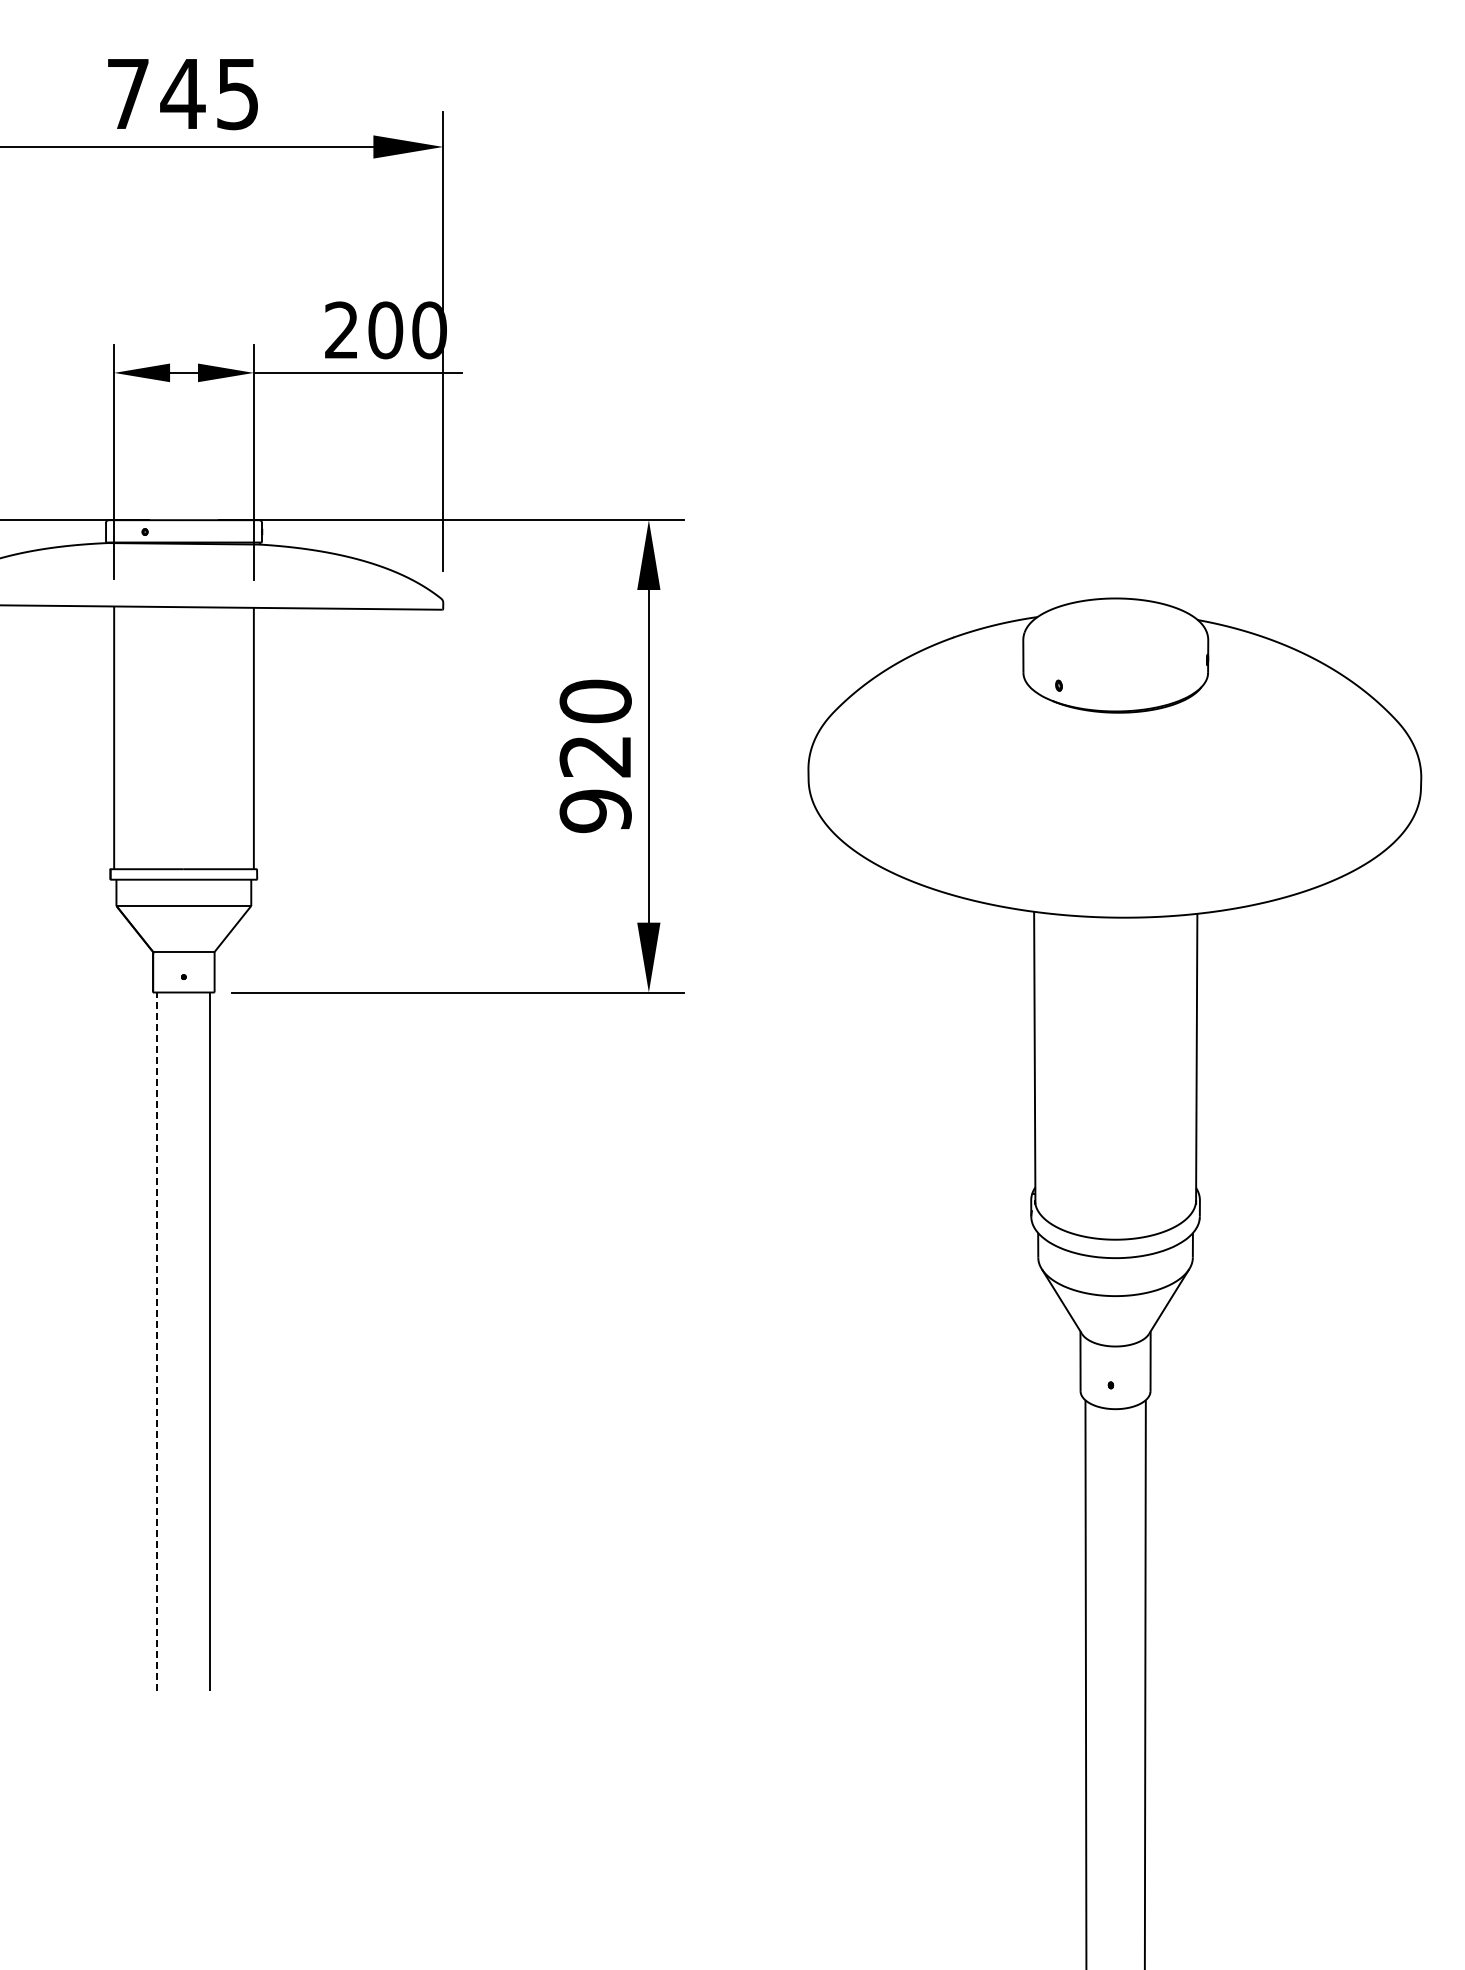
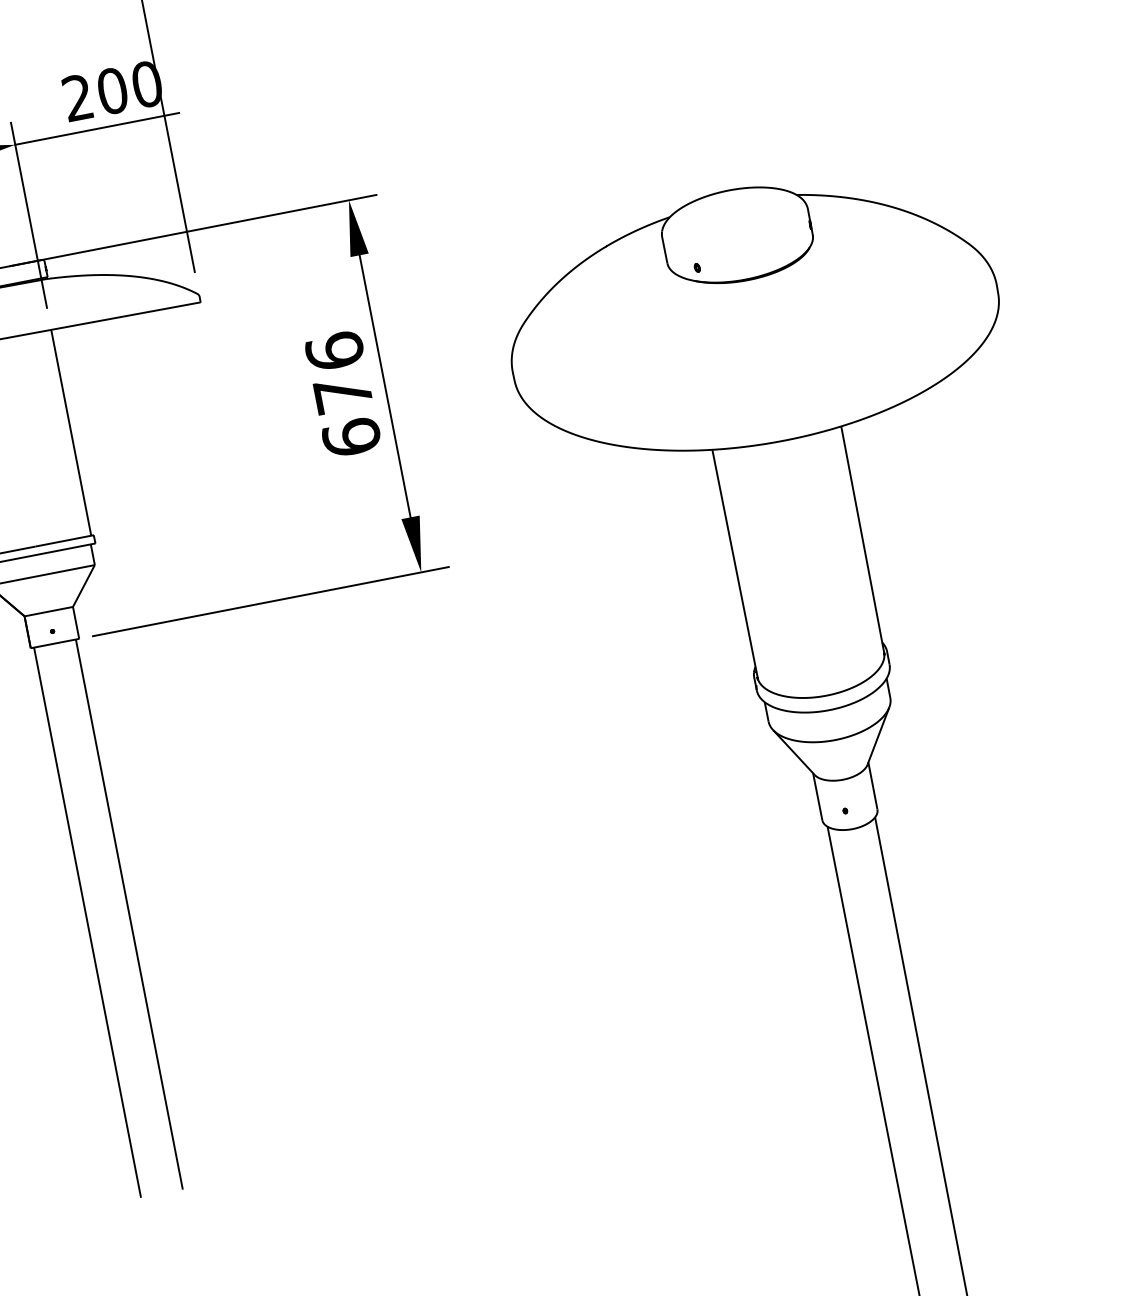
text: (595, 756) -> (343, 394), 920 -> 676
line: (157, 1341) -> (87, 922), dashed -> solid

